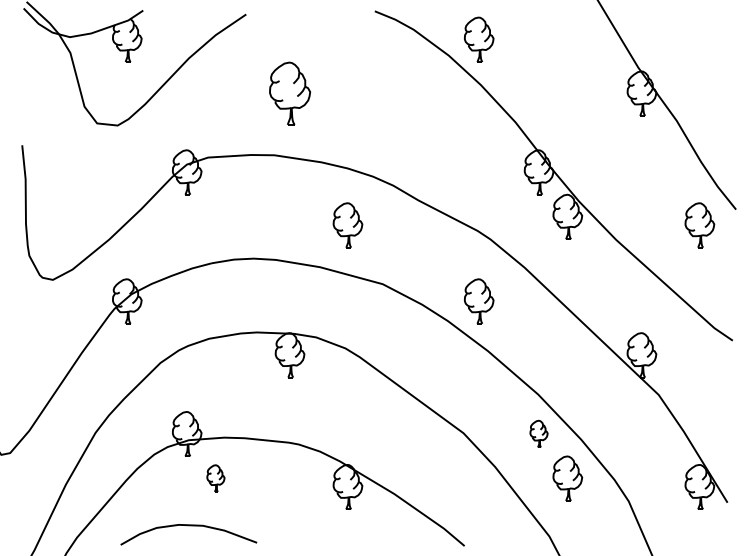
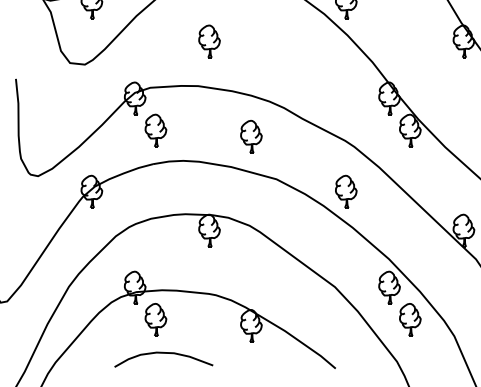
part: (289, 93) -> (209, 41), size x0.71
part: (215, 216) -> (155, 130), added
part: (538, 433) -> (389, 287), size x1.67
part: (215, 478) -> (155, 319), size x1.67
curve: (188, 526) -> (163, 353), moved

